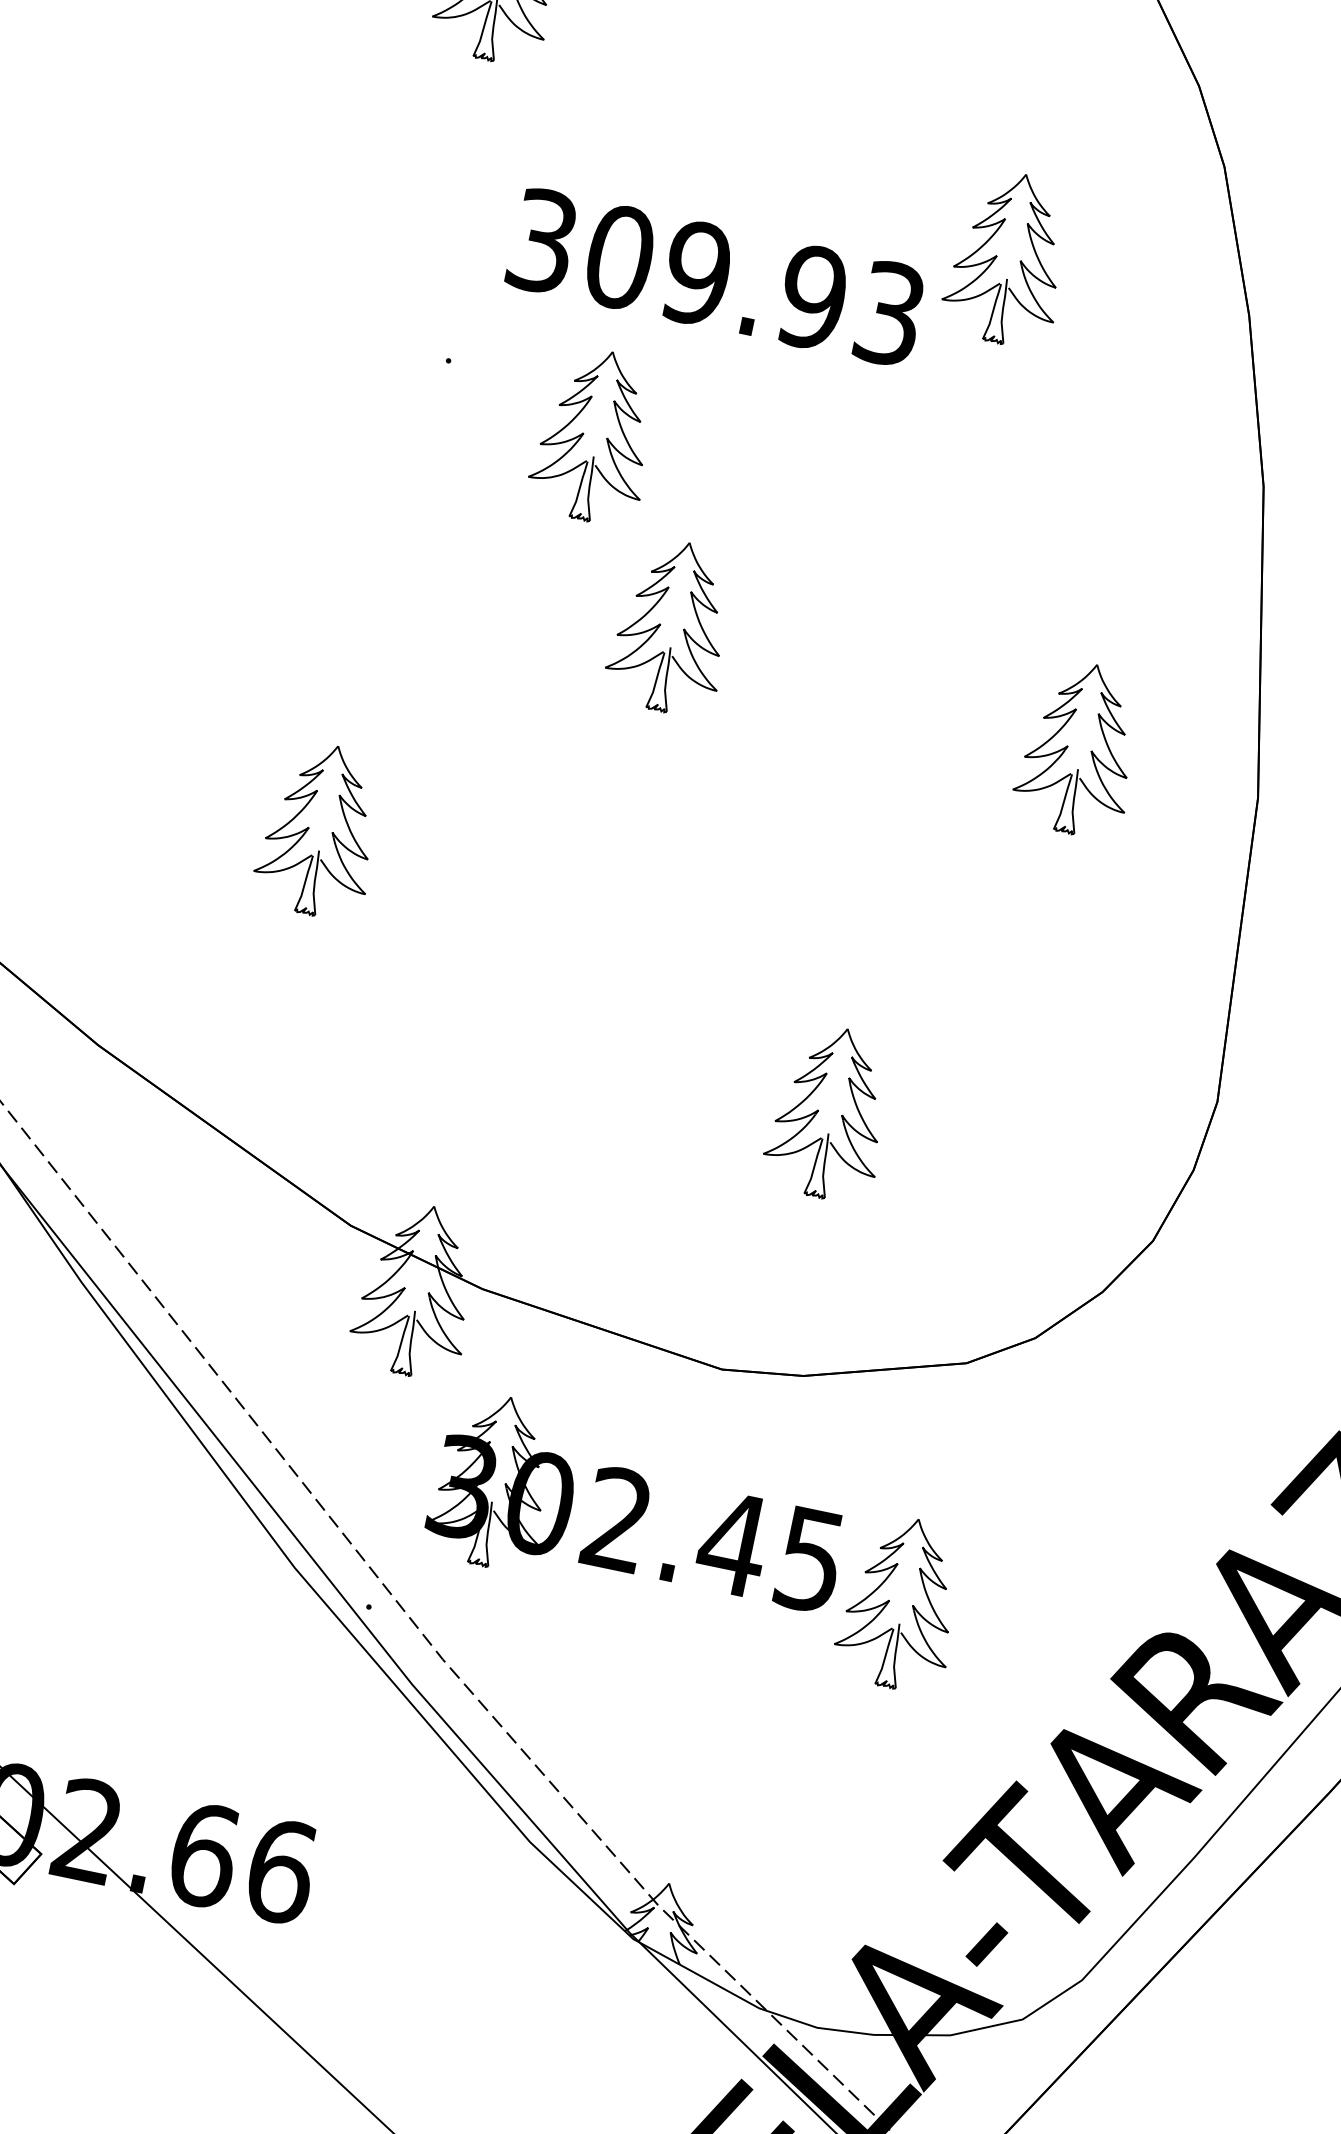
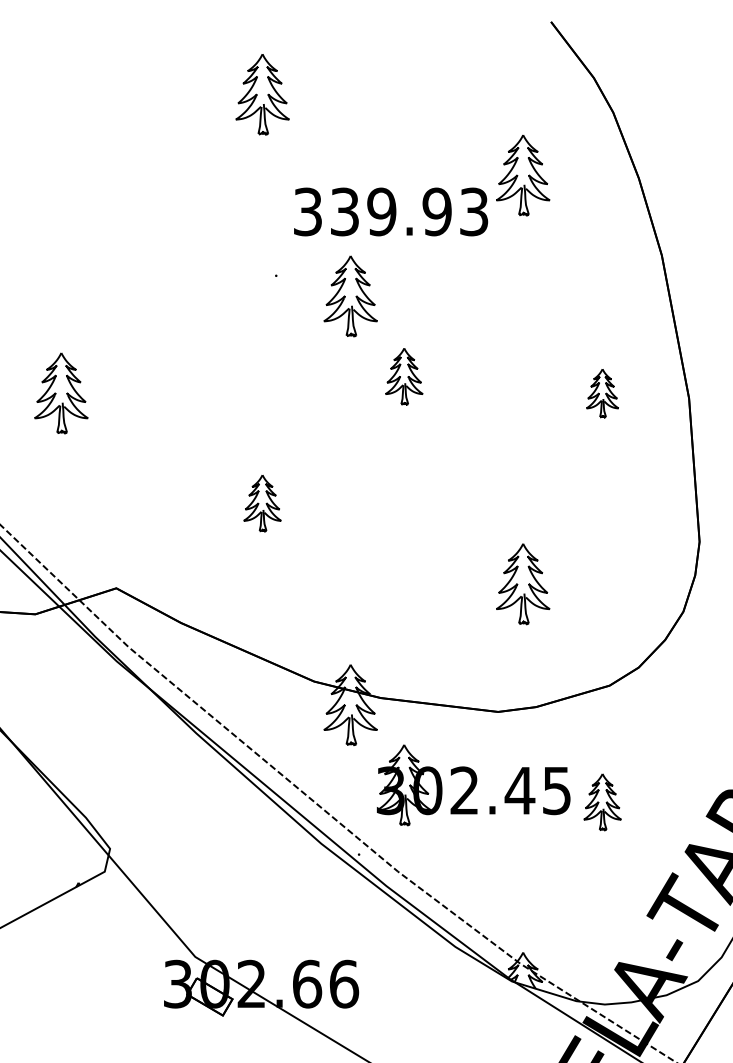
text: (619, 256) -> (344, 211), 309.93 -> 339.93
part: (672, 627) -> (404, 376), size x0.7
part: (1079, 749) -> (602, 393), size x0.6
part: (320, 830) -> (262, 503), size x0.7
part: (900, 1604) -> (602, 802), size x0.7

